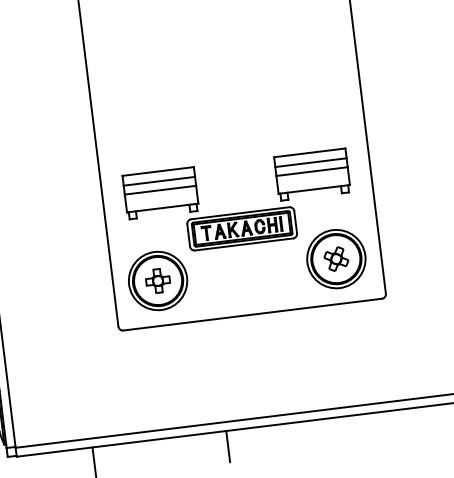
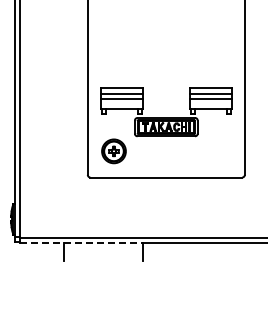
part: (336, 259) -> (218, 151), removed
part: (157, 281) -> (113, 151), size x0.7
line: (121, 443) -> (81, 242), solid -> dashed

